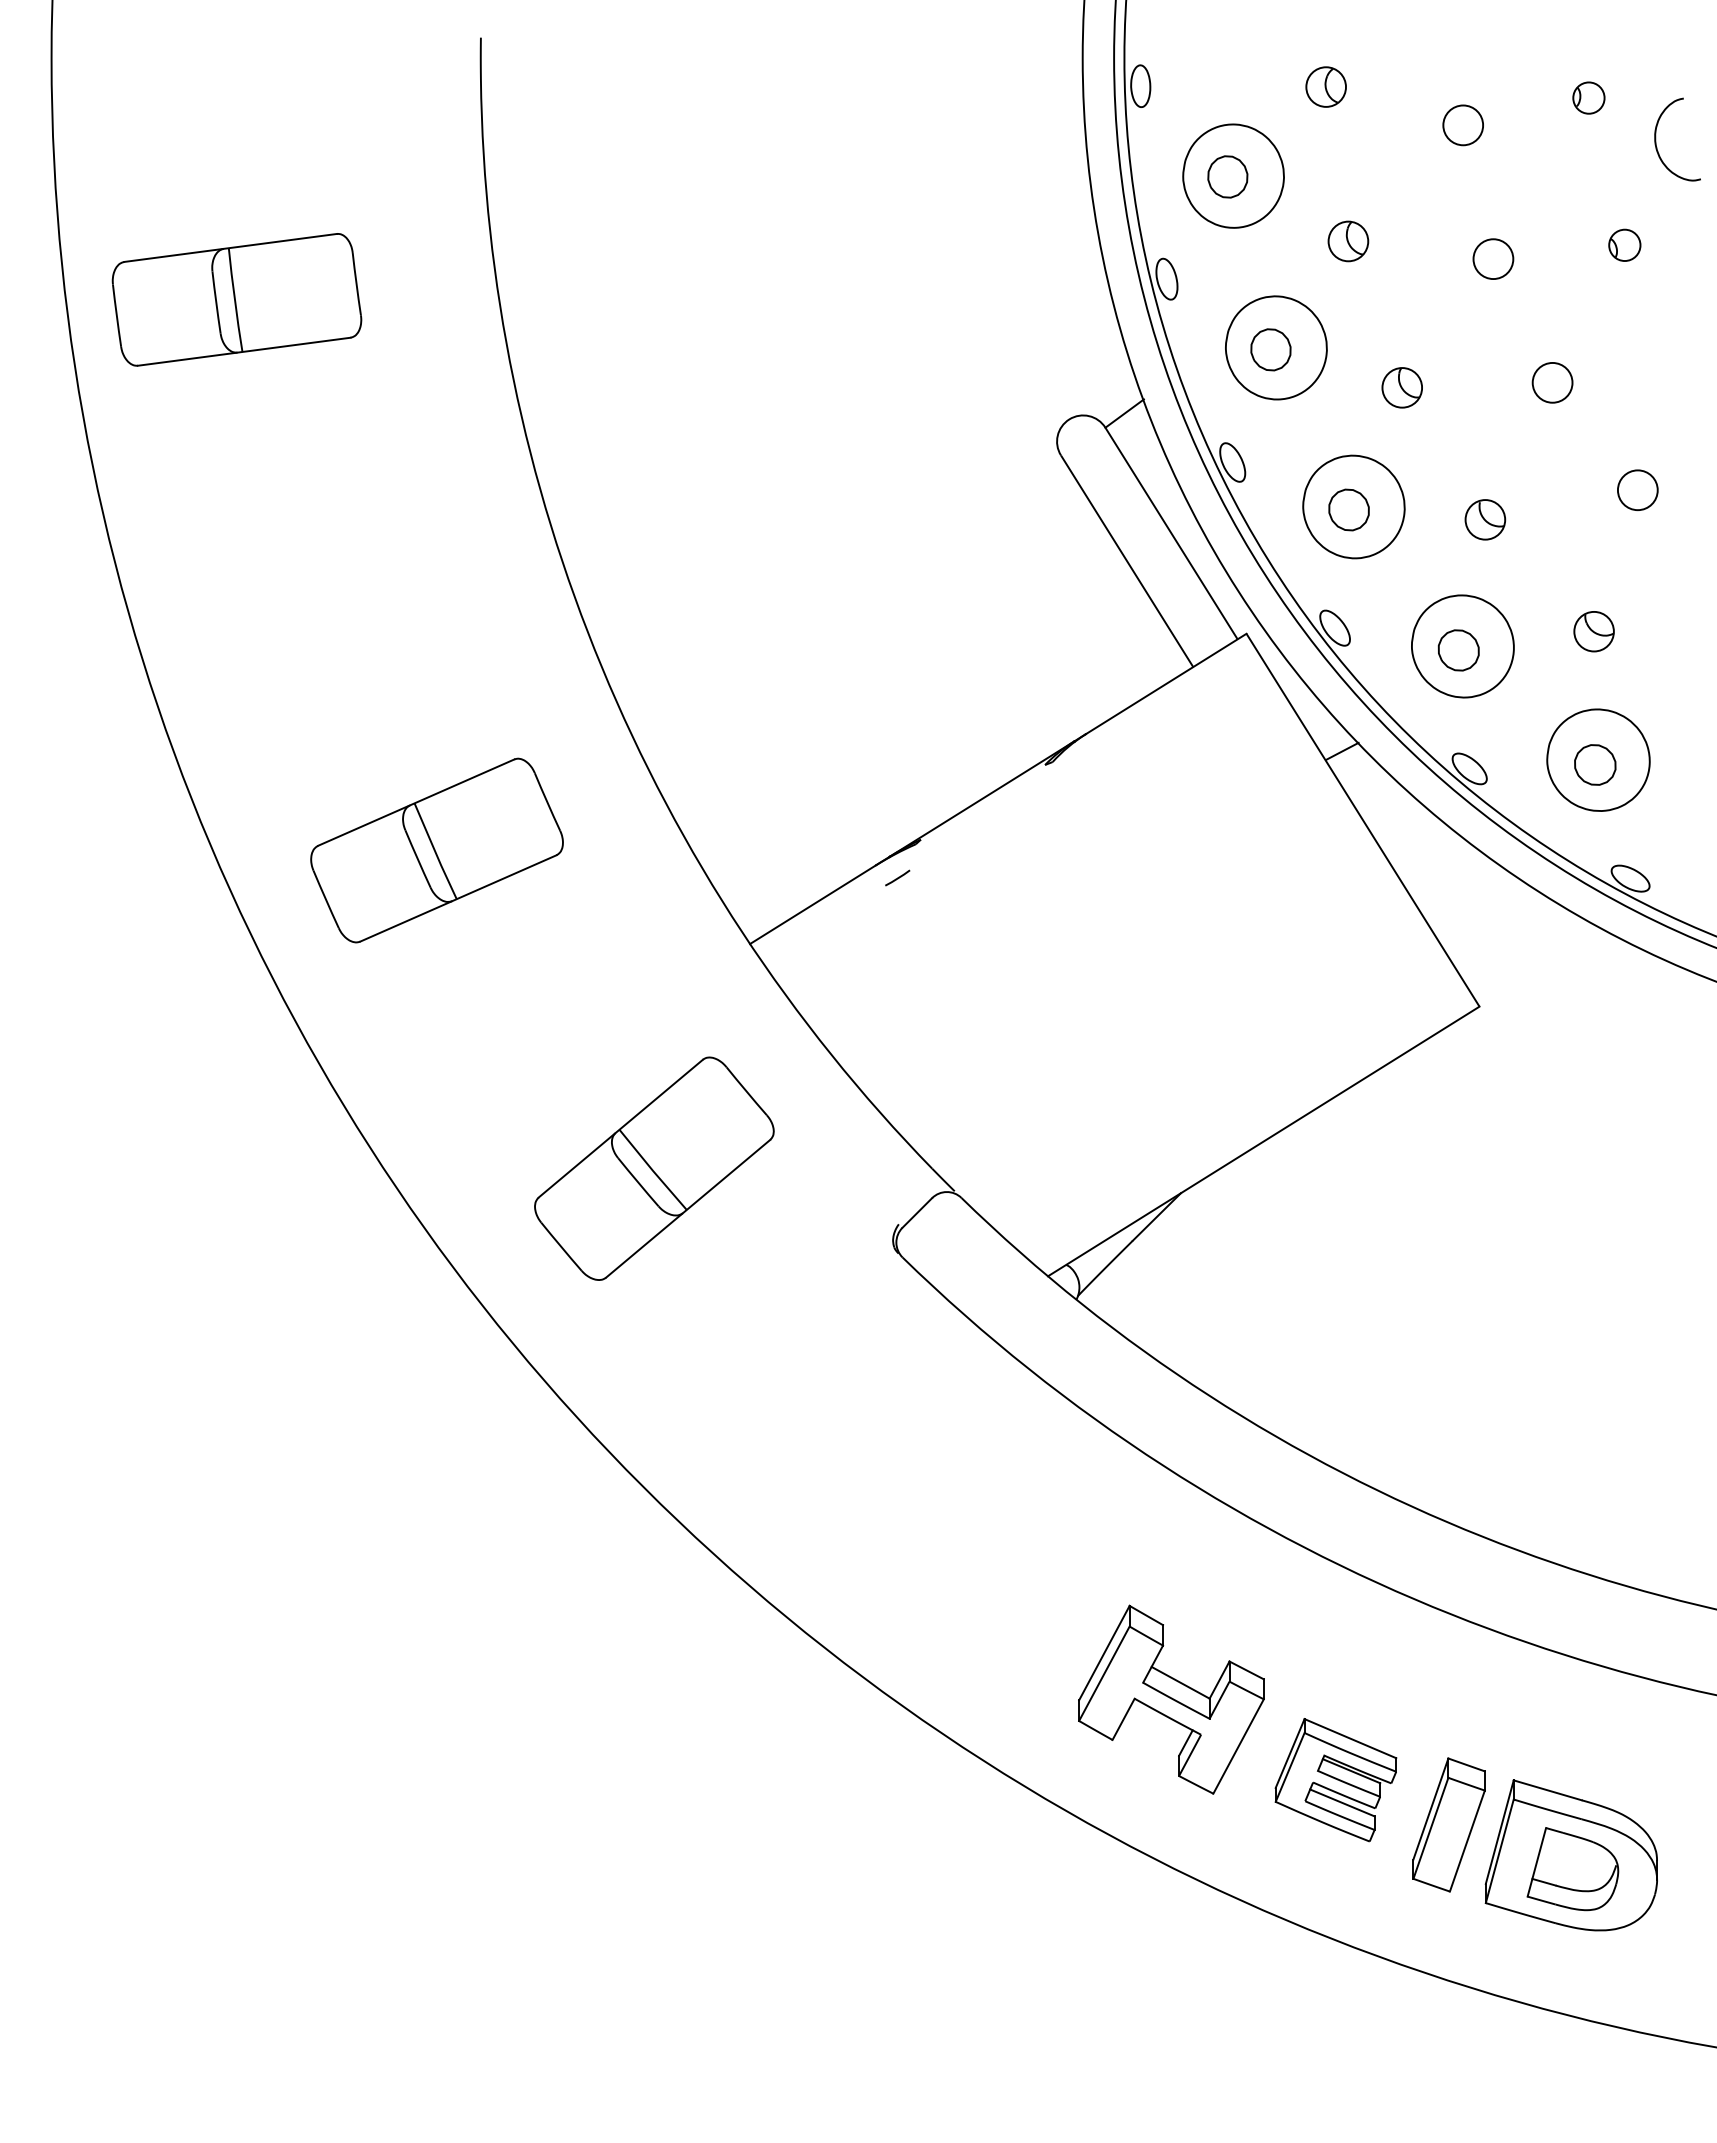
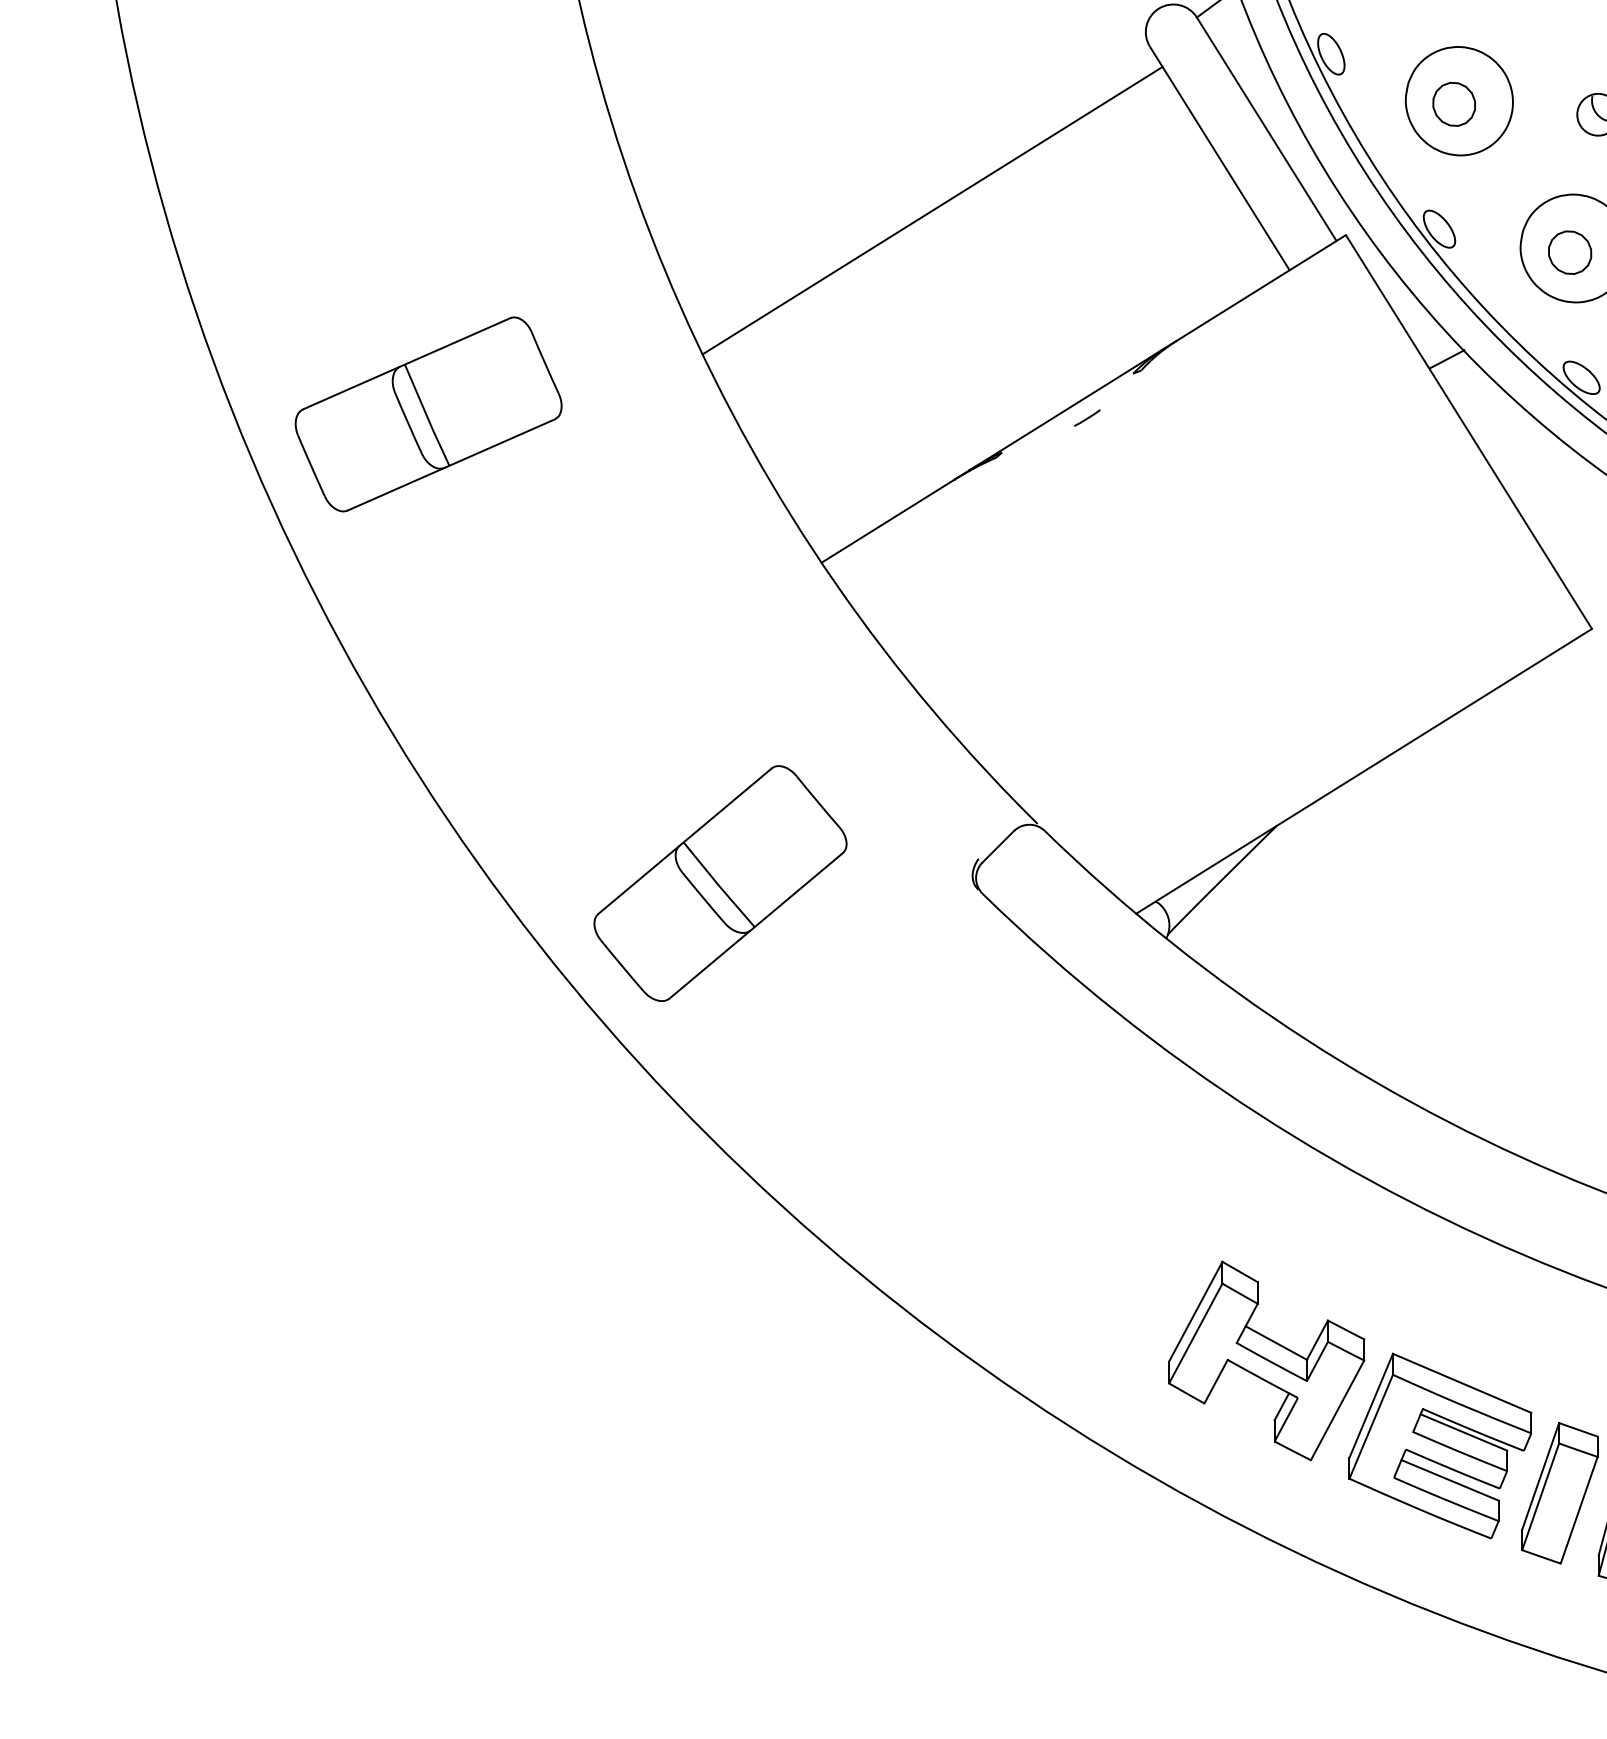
line: (854, 610) -> (931, 210), added
part: (436, 850) -> (428, 414), moved
line: (897, 877) -> (1087, 417), moved
part: (654, 1168) -> (720, 883), moved
part: (1335, 1779) -> (1439, 1445), size x1.43

